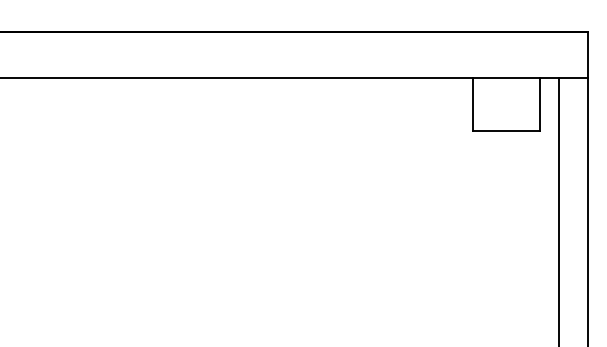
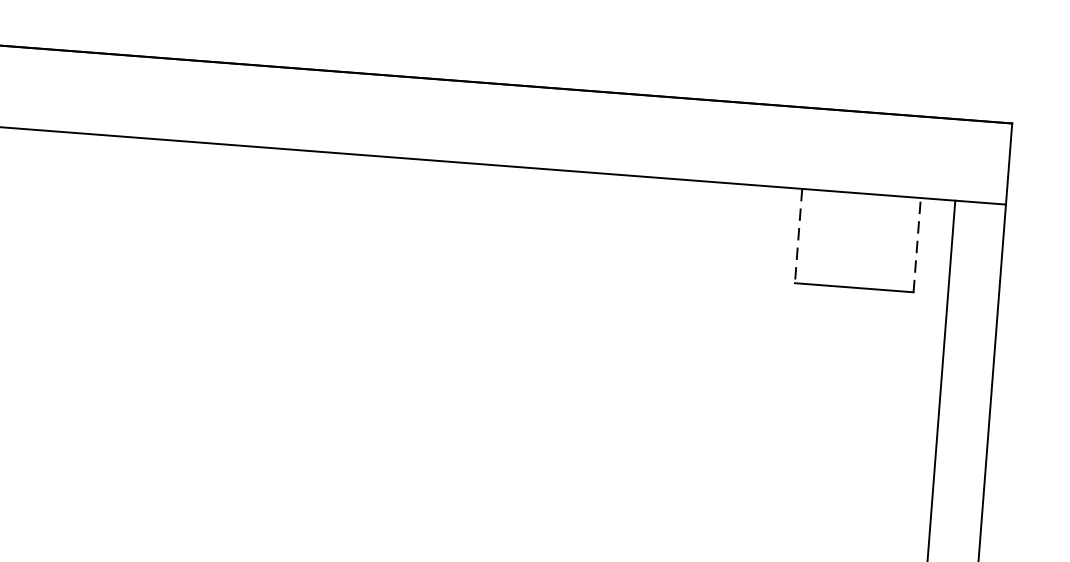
line: (472, 104) -> (797, 236), solid -> dashed
line: (539, 104) -> (916, 245), solid -> dashed

